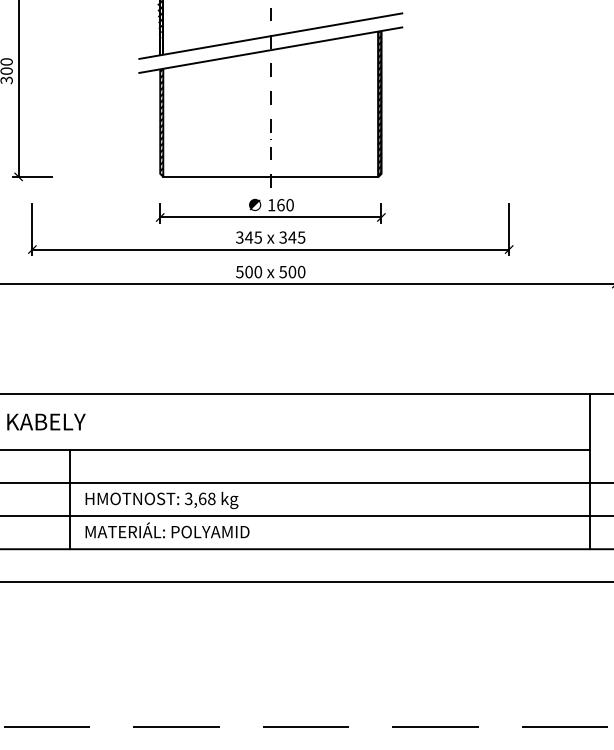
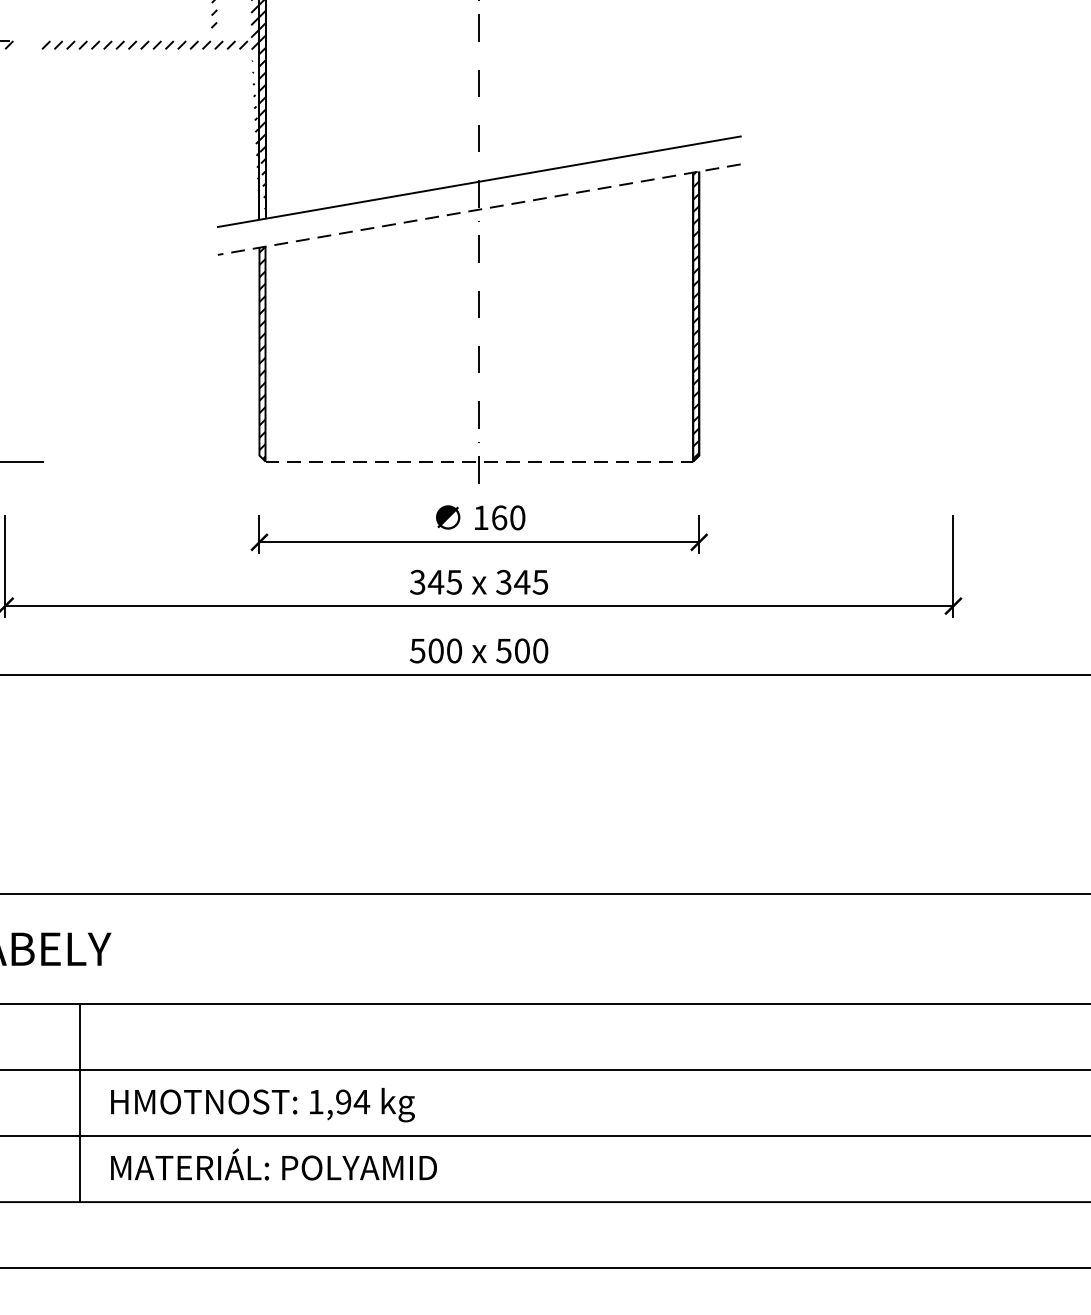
line: (270, 50) -> (478, 210), solid -> dashed
line: (270, 176) -> (478, 460), solid -> dashed
text: (200, 498) -> (339, 1101), 3,68 -> 1,94

